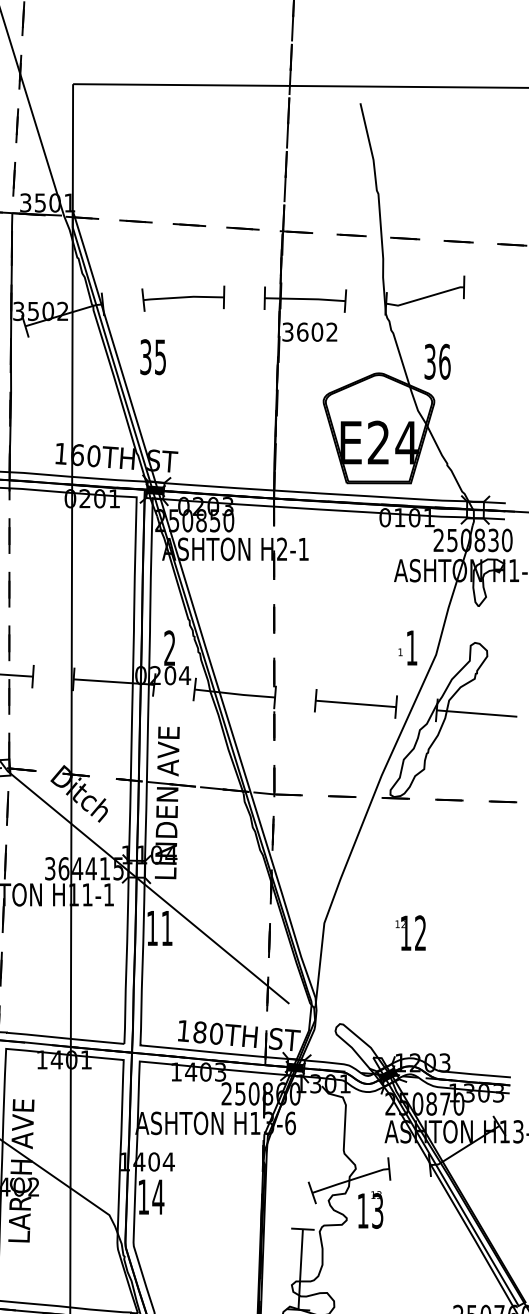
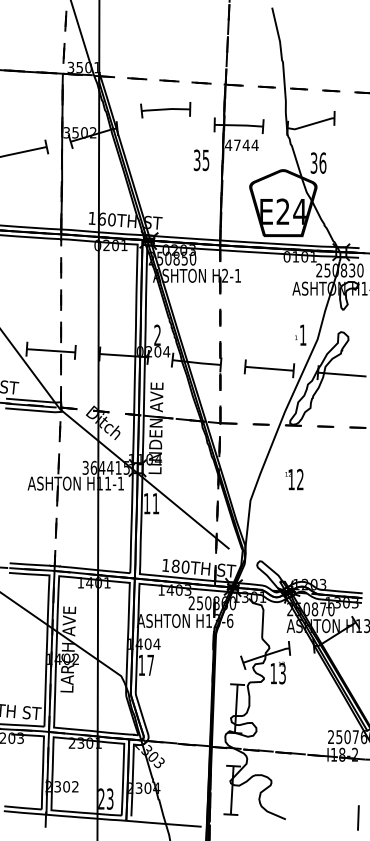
part: (182, 299) -> (165, 110), moved
text: (309, 332) -> (241, 145), 3602 -> 4744
text: (153, 357) -> (201, 160), moved
text: (410, 932) -> (294, 479), moved
text: (158, 1195) -> (150, 664), 14 -> 17

